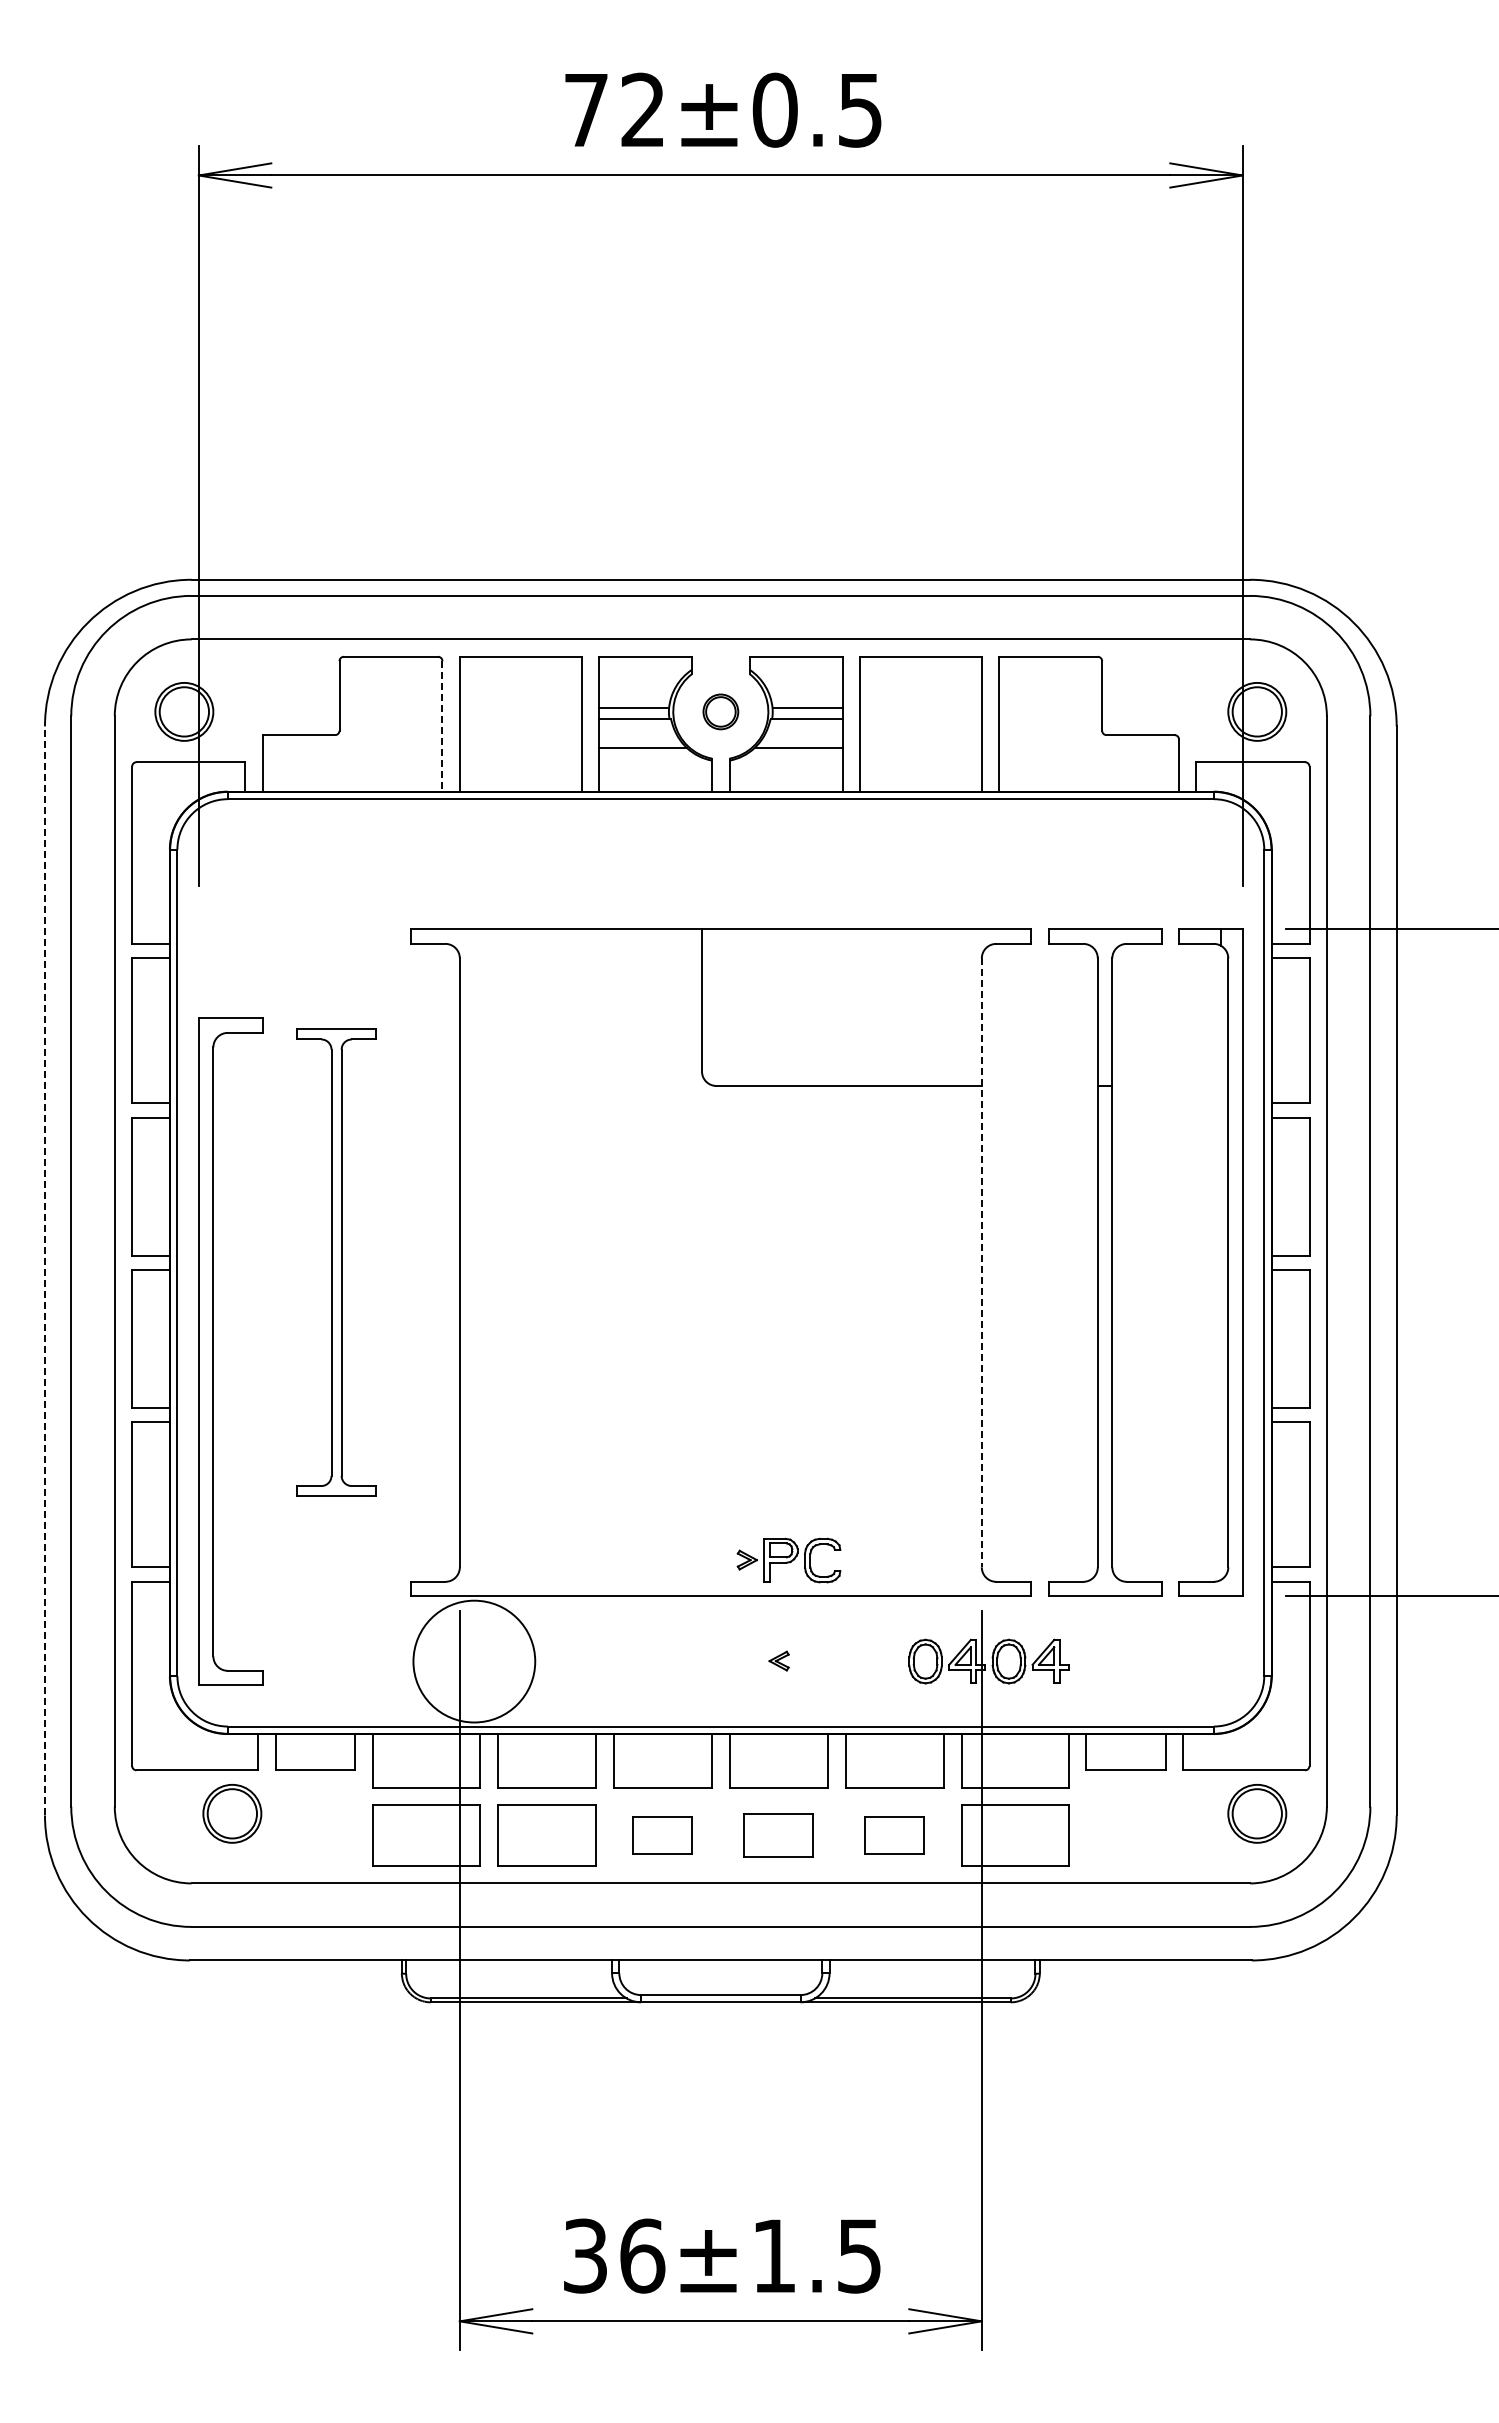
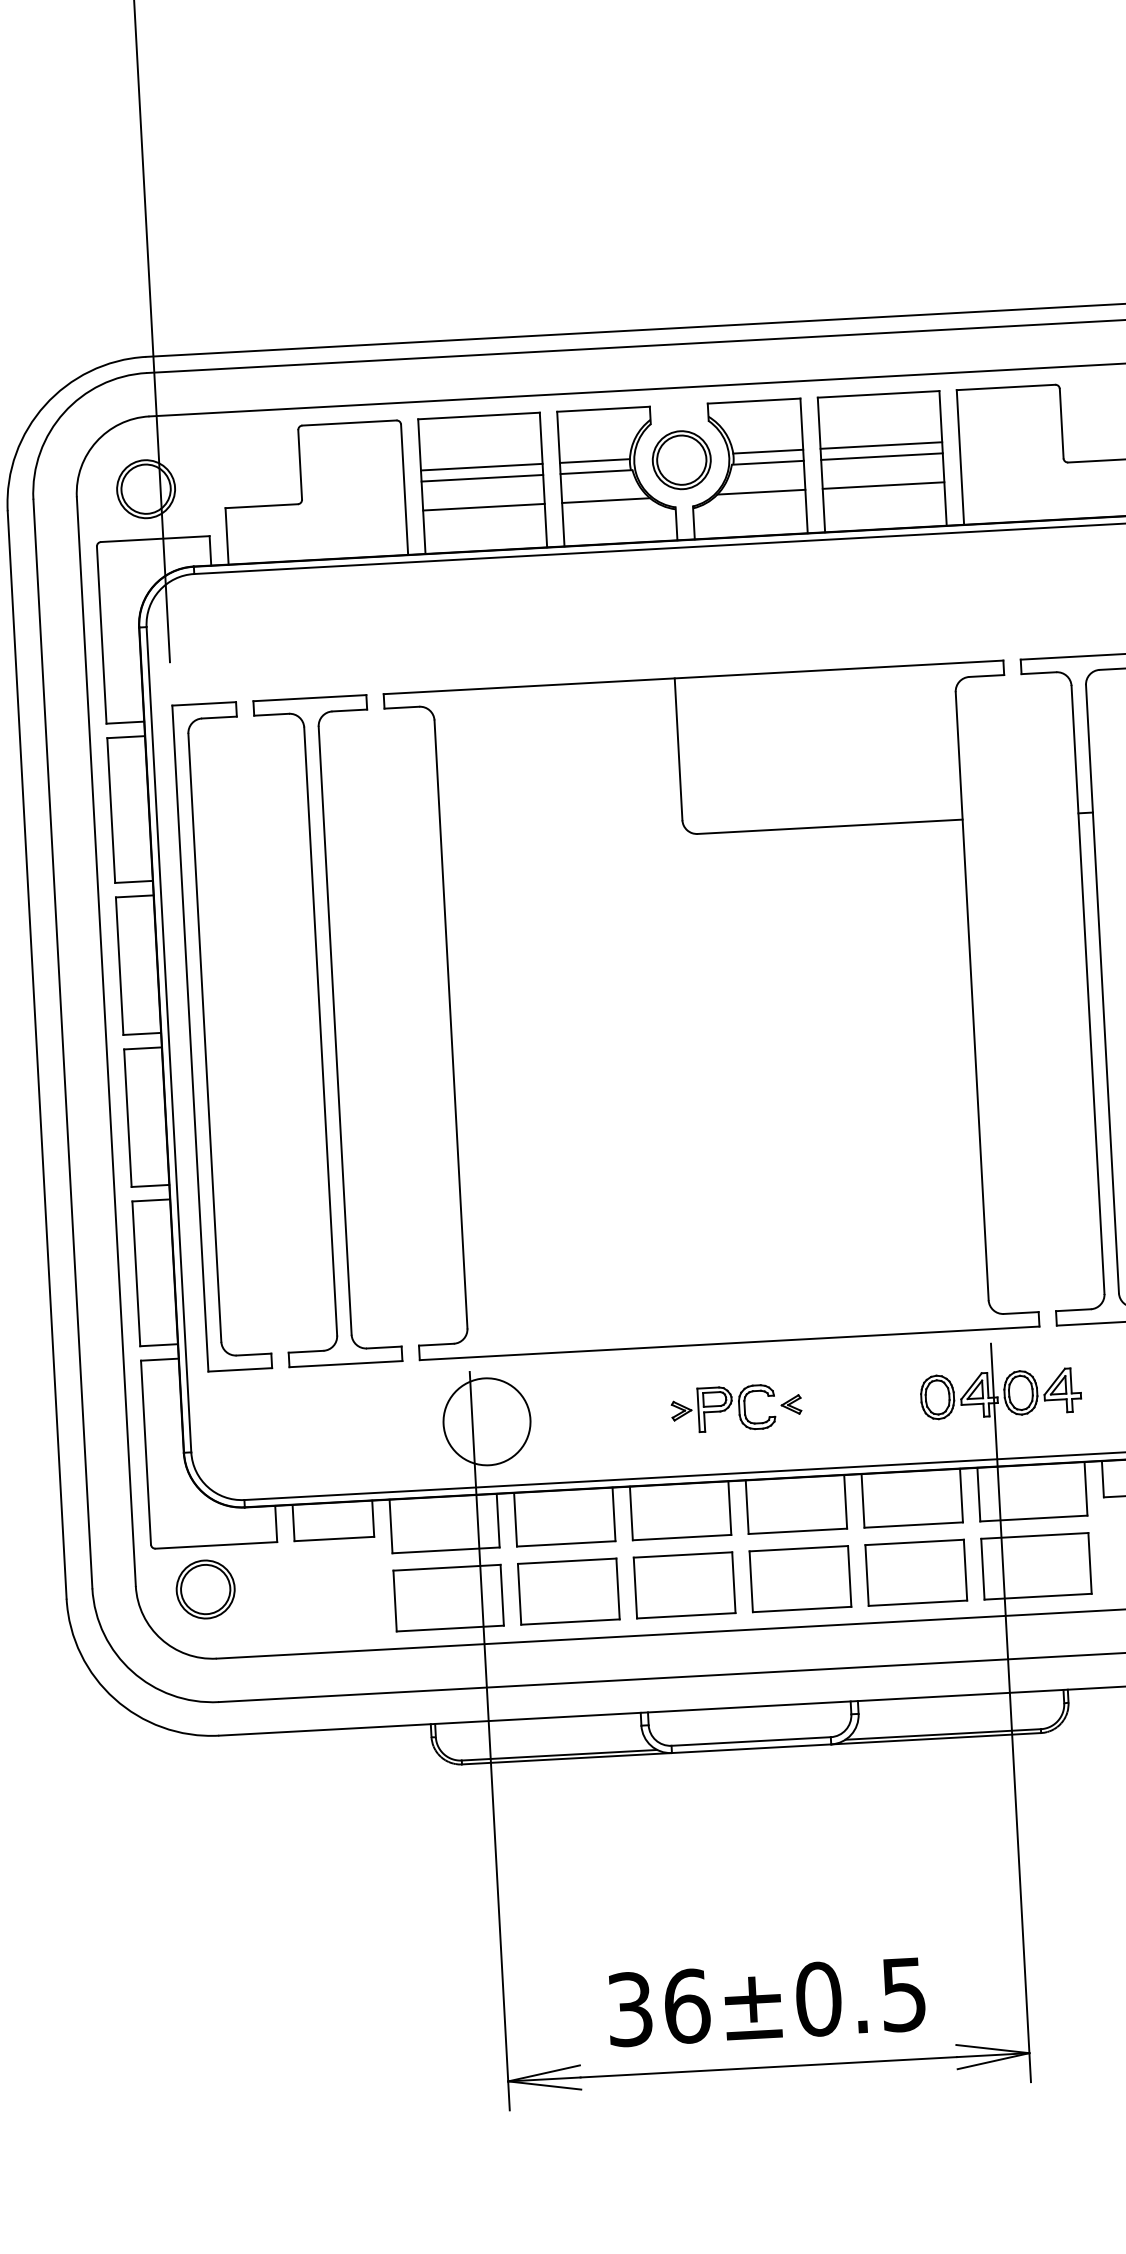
line: (520, 708) -> (481, 467), added
line: (920, 708) -> (880, 446), added
part: (720, 711) -> (681, 459), size x1.67
line: (520, 719) -> (482, 478), added
line: (920, 719) -> (881, 456), added
line: (442, 726) -> (404, 489), dashed -> solid
line: (520, 748) -> (483, 507), added
line: (920, 748) -> (883, 485), added
part: (336, 1262) -> (327, 1030), size x1.43
line: (981, 1263) -> (971, 996), dashed -> solid
line: (44, 1270) -> (36, 1054), dashed -> solid
part: (213, 1351) -> (204, 1037), moved
part: (788, 1560) -> (722, 1408), moved
circle: (473, 1661) -> (486, 1421), size x0.71
part: (232, 1813) -> (205, 1589), moved
part: (662, 1835) -> (684, 1585), size x1.67
part: (778, 1835) -> (800, 1579), size x1.43
part: (894, 1835) -> (915, 1572), size x1.67
text: (774, 2255) -> (818, 1998), 36±1.5 -> 36±0.5

